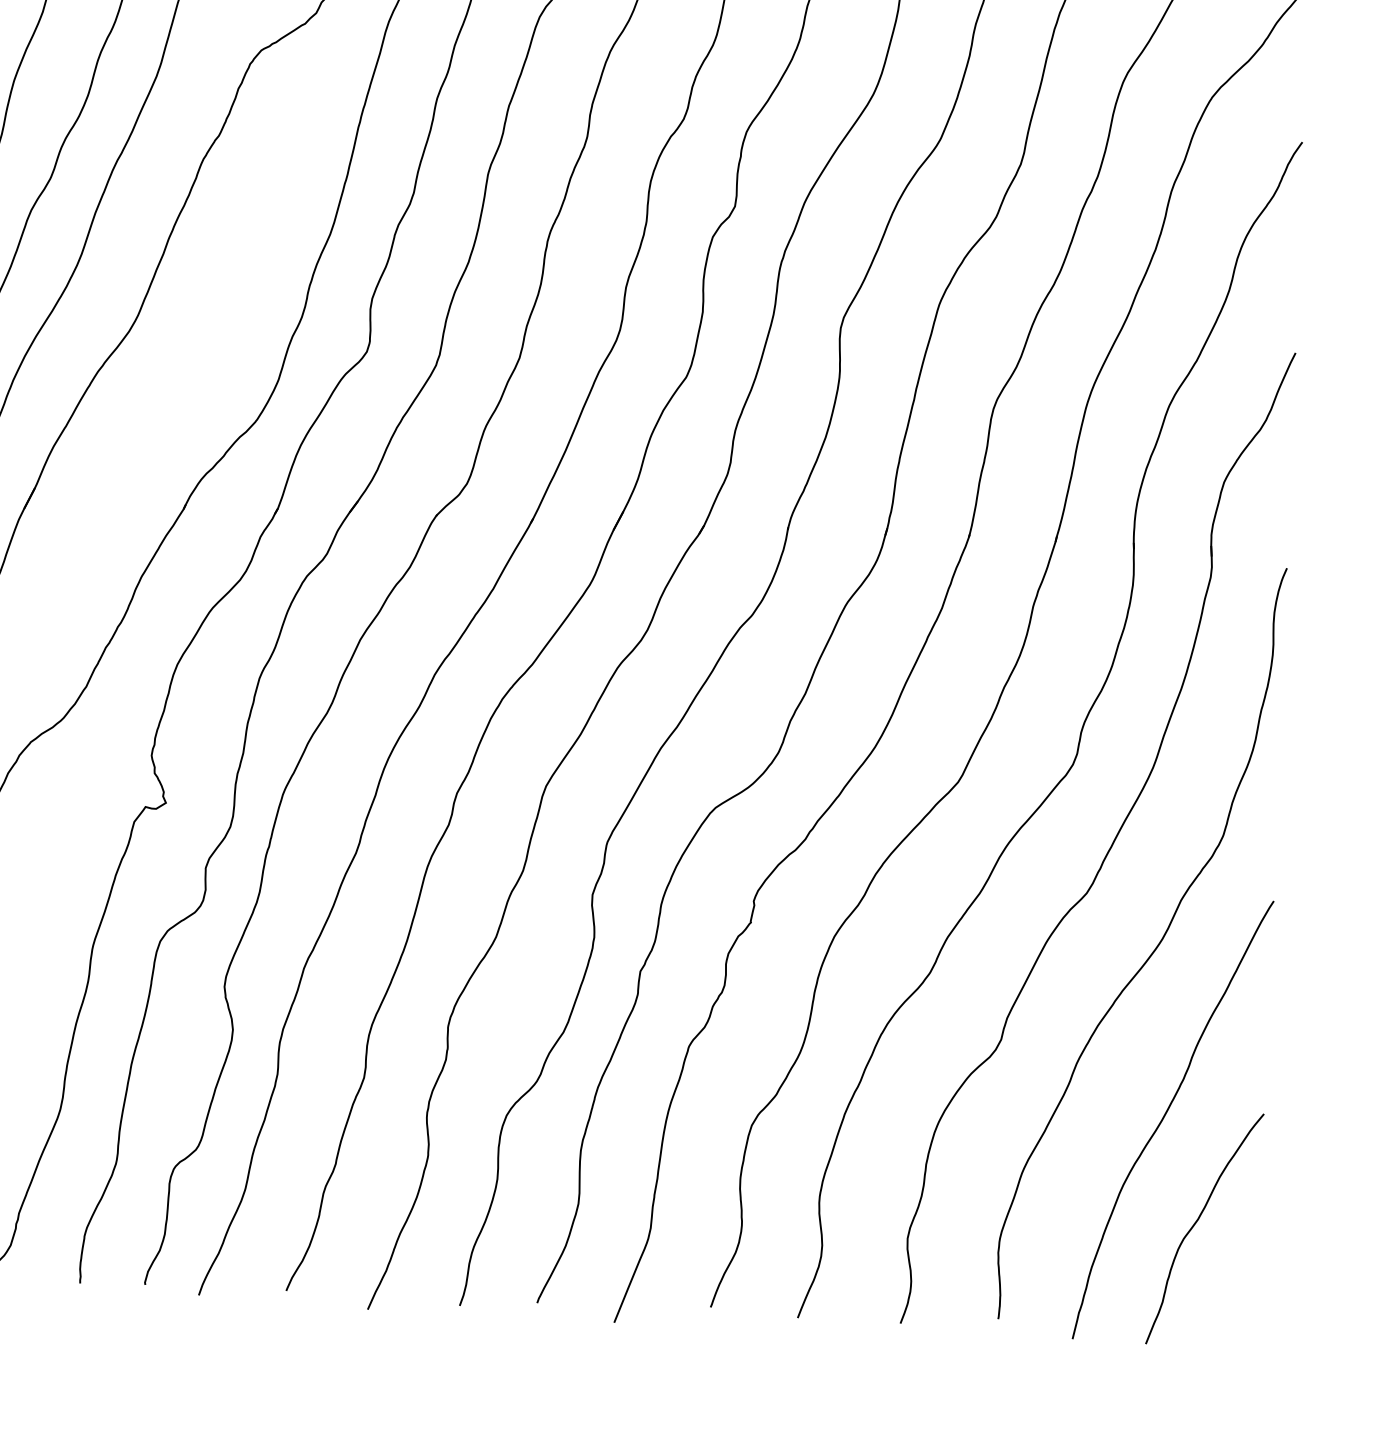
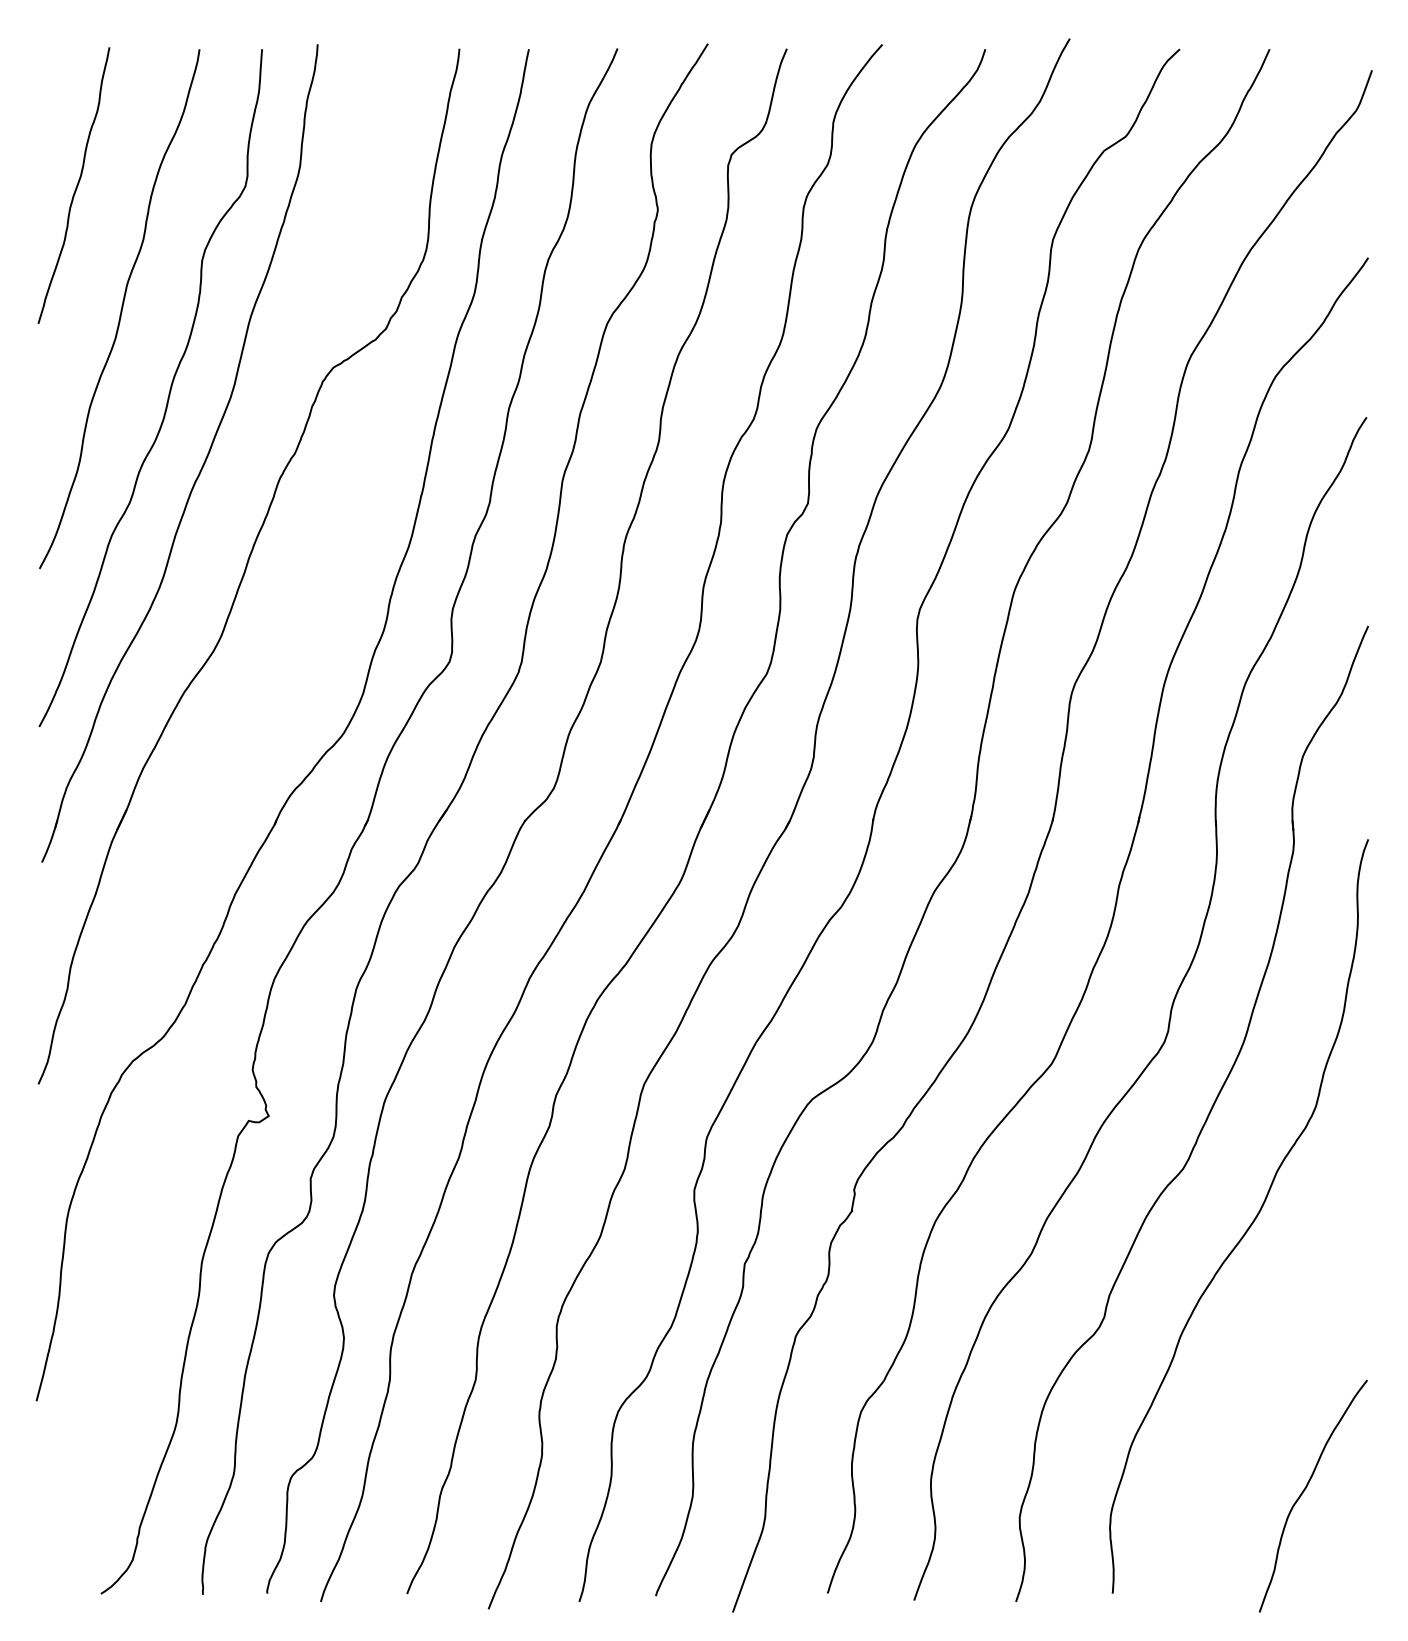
curve: (1166, 1115) -> (1270, 1385), removed

